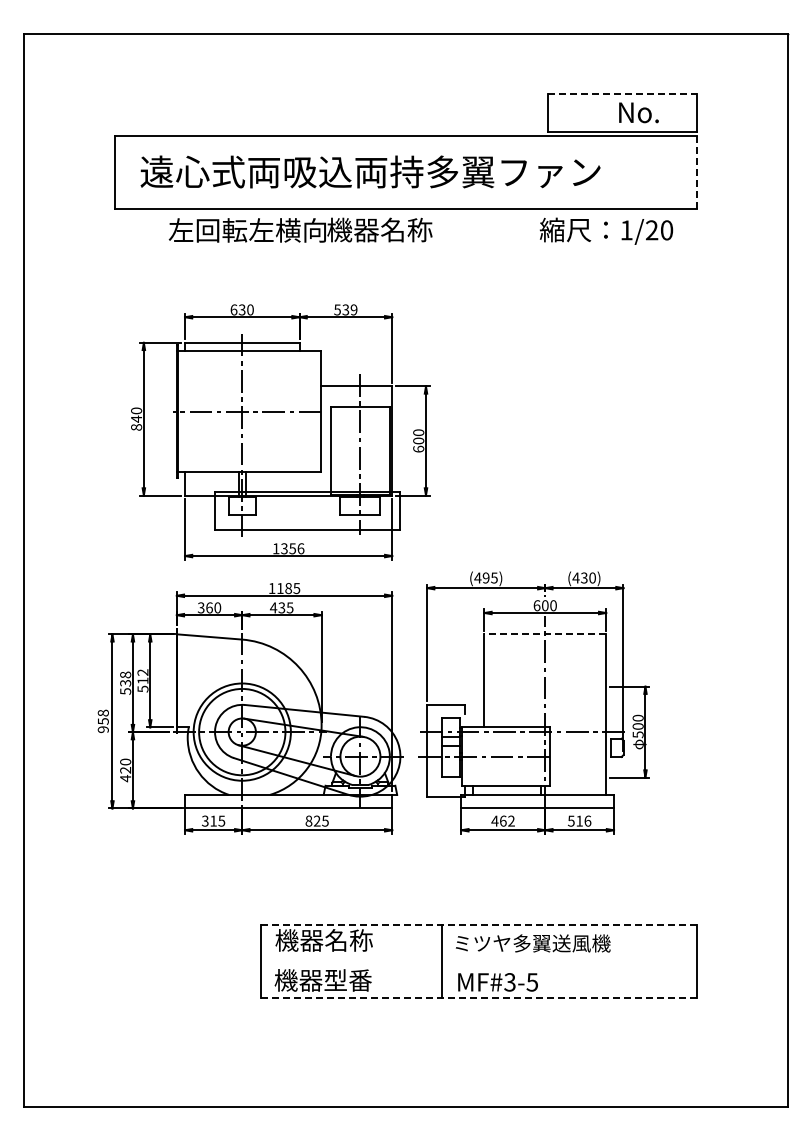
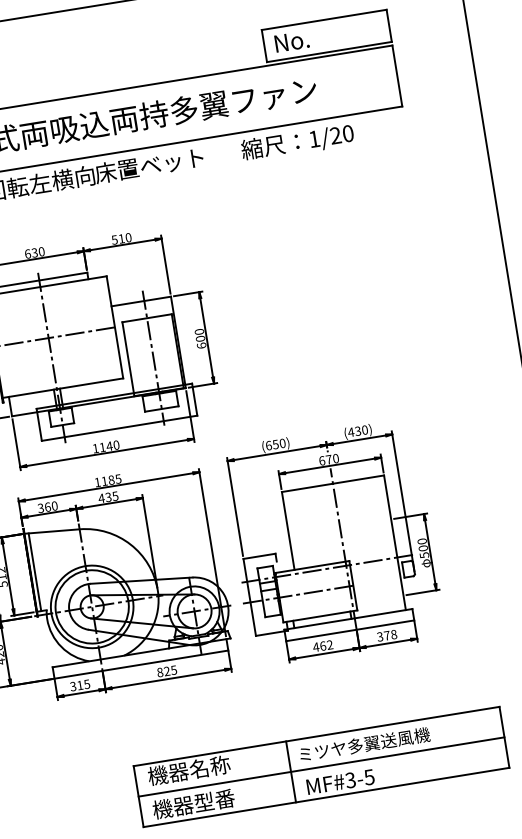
line: (622, 93) -> (324, 19), dashed -> solid
text: (638, 112) -> (291, 41), moved
line: (696, 173) -> (397, 76), dashed -> solid
text: (391, 229) -> (149, 165), 機器名称 -> 床置ベット
text: (606, 230) -> (297, 142), moved
text: (349, 309) -> (124, 237), 539 -> 510
text: (292, 548) -> (109, 446), 1356 -> 1140
text: (485, 577) -> (275, 444), (495) -> (650)
text: (545, 605) -> (329, 459), 600 -> 670
line: (545, 634) -> (333, 483), dashed -> solid
line: (182, 680) -> (35, 571), added
text: (579, 820) -> (386, 635), 516 -> 378
line: (479, 924) -> (317, 735), dashed -> solid
line: (478, 961) -> (321, 767), added
line: (479, 997) -> (327, 797), dashed -> solid

